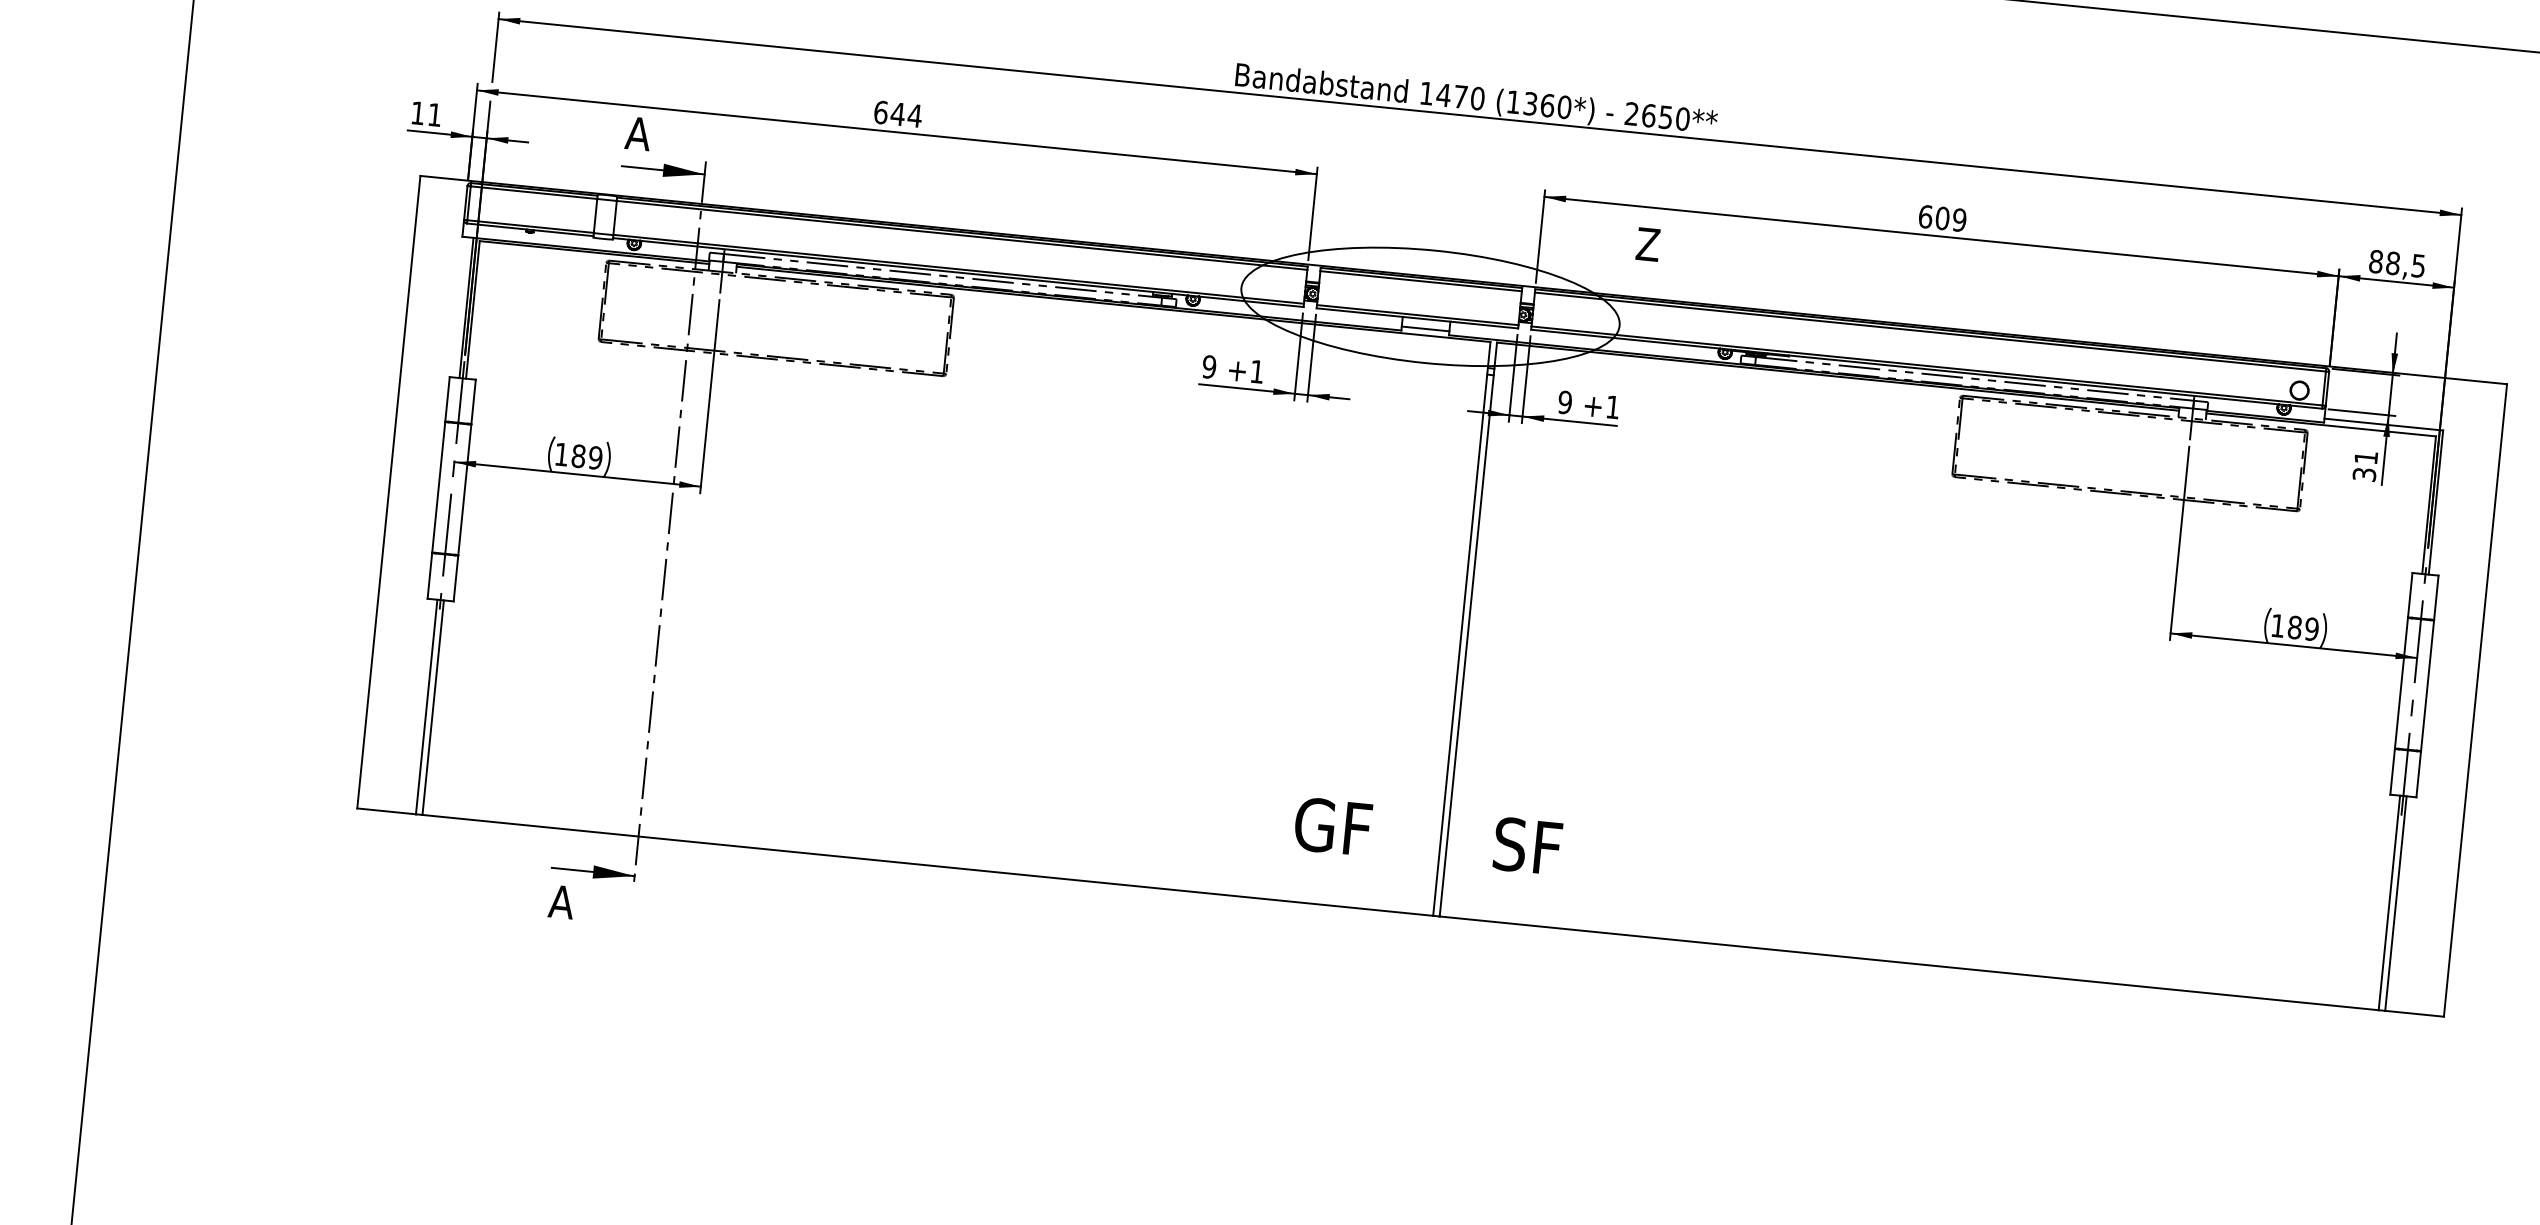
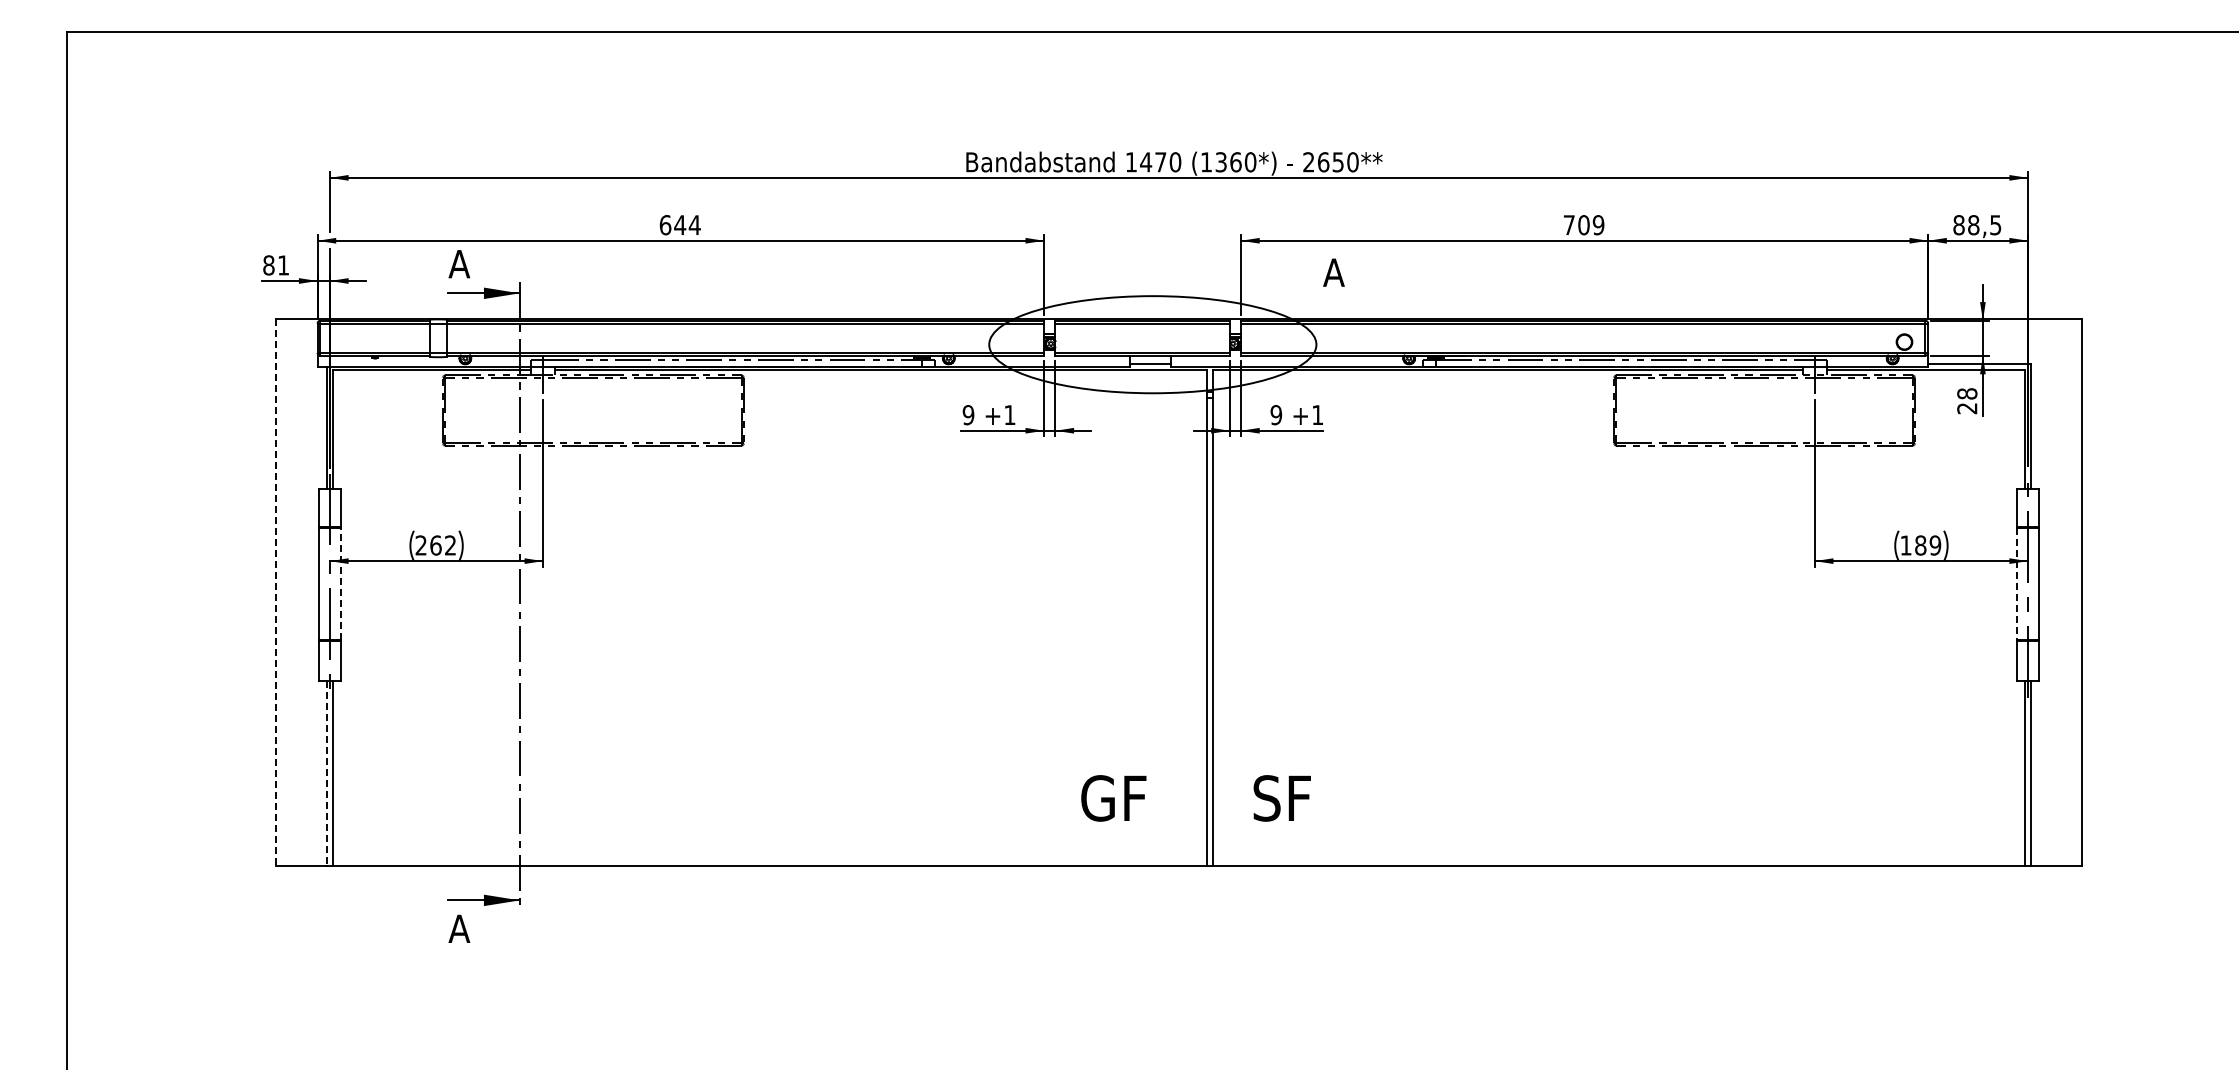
text: (417, 113) -> (268, 265), 11 -> 81
text: (1925, 217) -> (1569, 225), 609 -> 709
text: (1647, 244) -> (1333, 272), Z -> A
text: (578, 456) -> (435, 545), 189 -> 262
text: (2365, 466) -> (1967, 401), 31 -> 28
line: (465, 489) -> (341, 583), solid -> dashed
line: (389, 492) -> (276, 592), solid -> dashed
line: (2401, 683) -> (2016, 584), solid -> dashed
line: (427, 707) -> (327, 773), solid -> dashed

